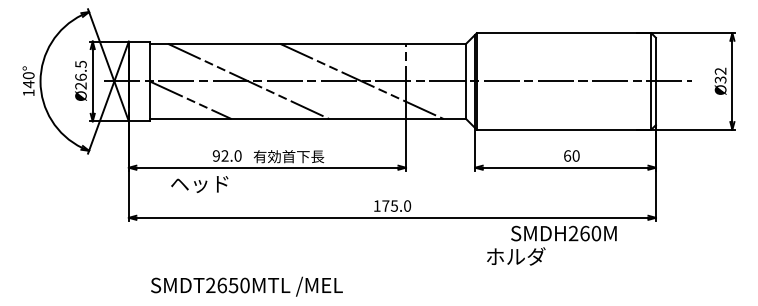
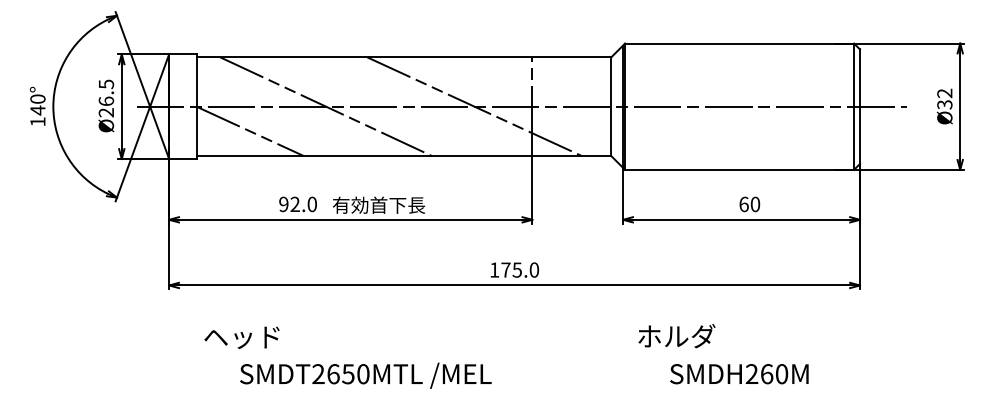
text: (199, 184) -> (241, 337), moved
text: (564, 233) -> (739, 374), moved
text: (246, 286) -> (365, 375), moved

